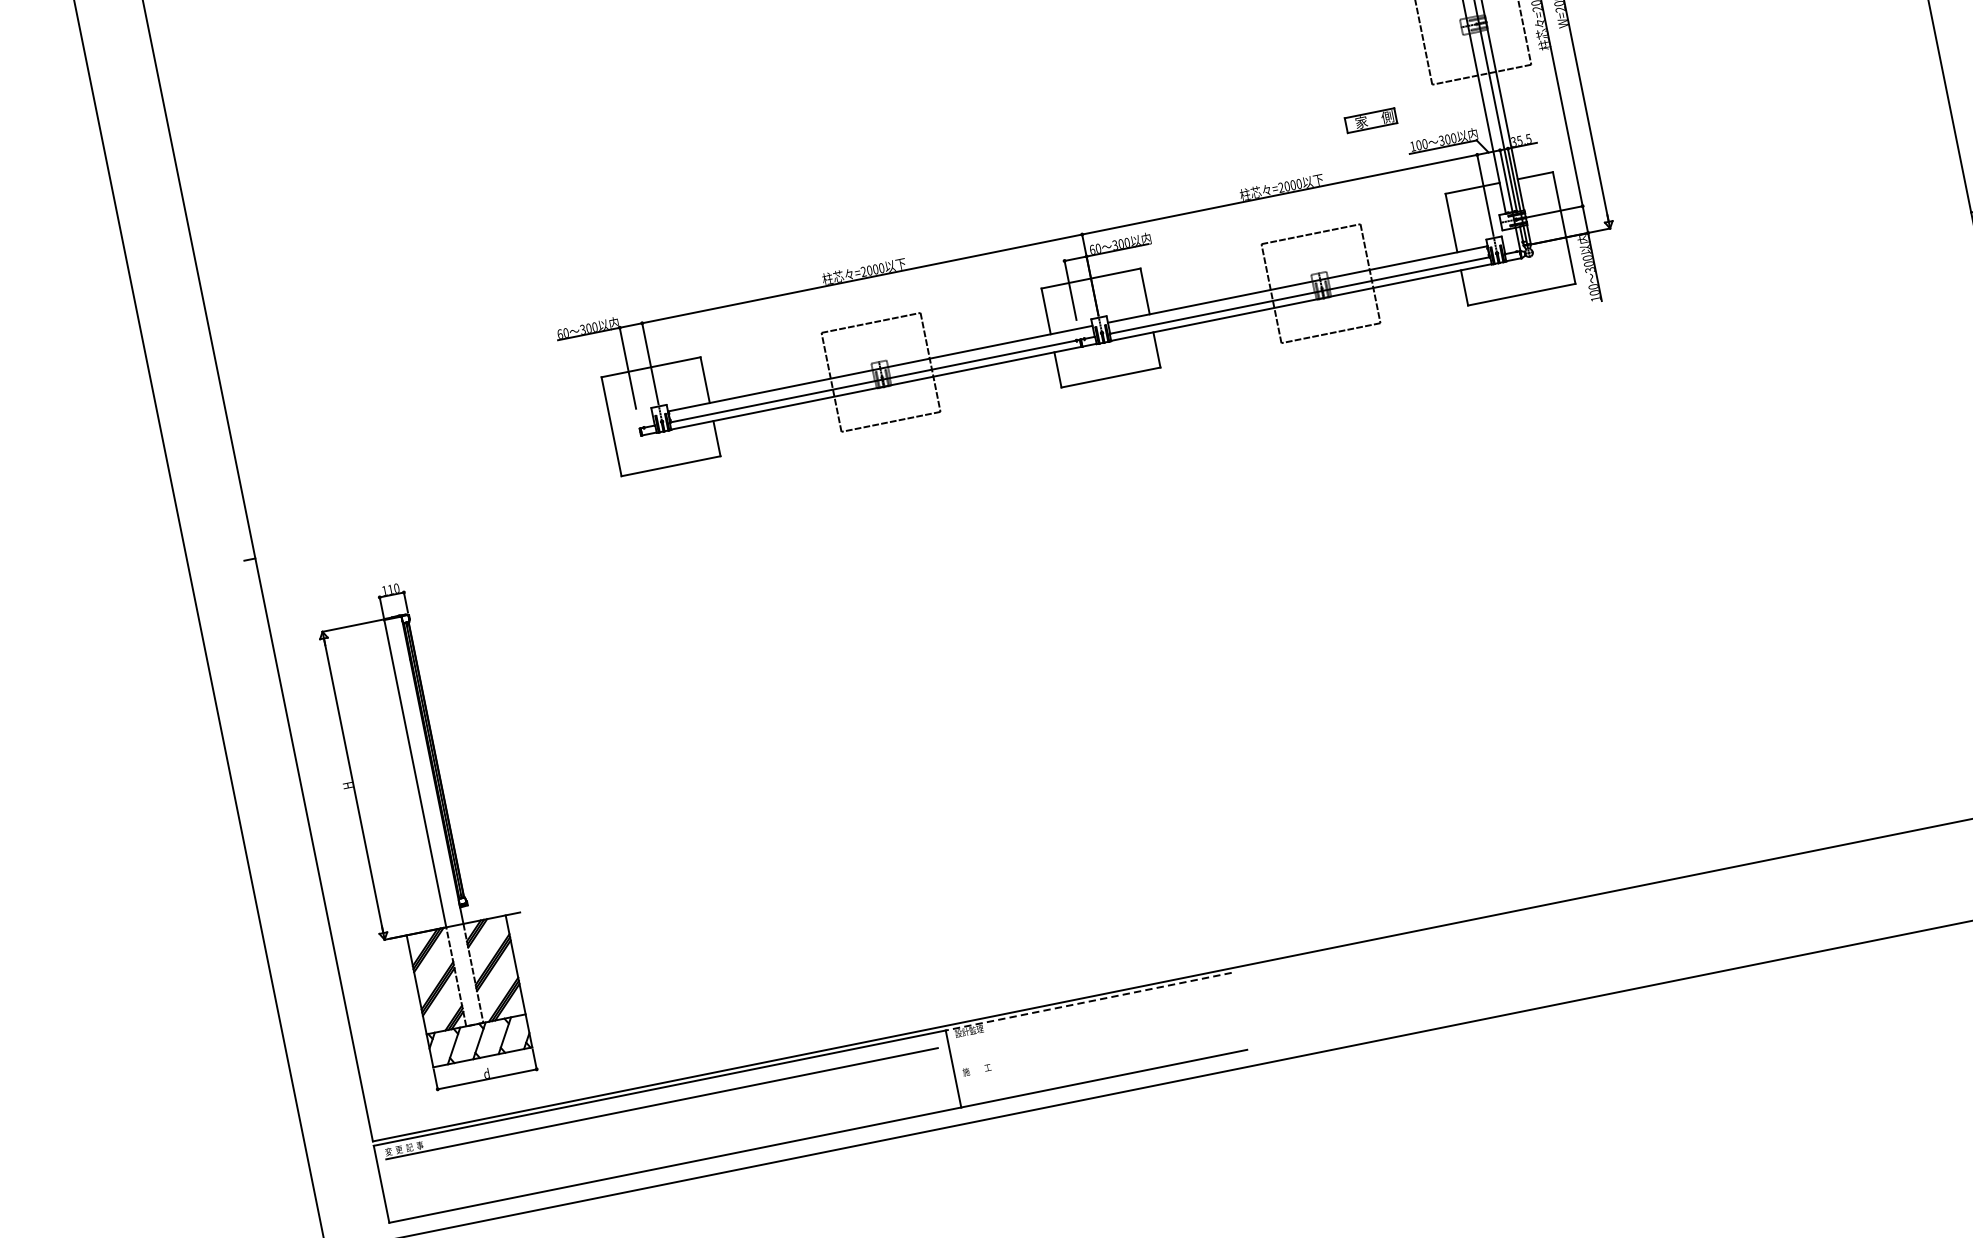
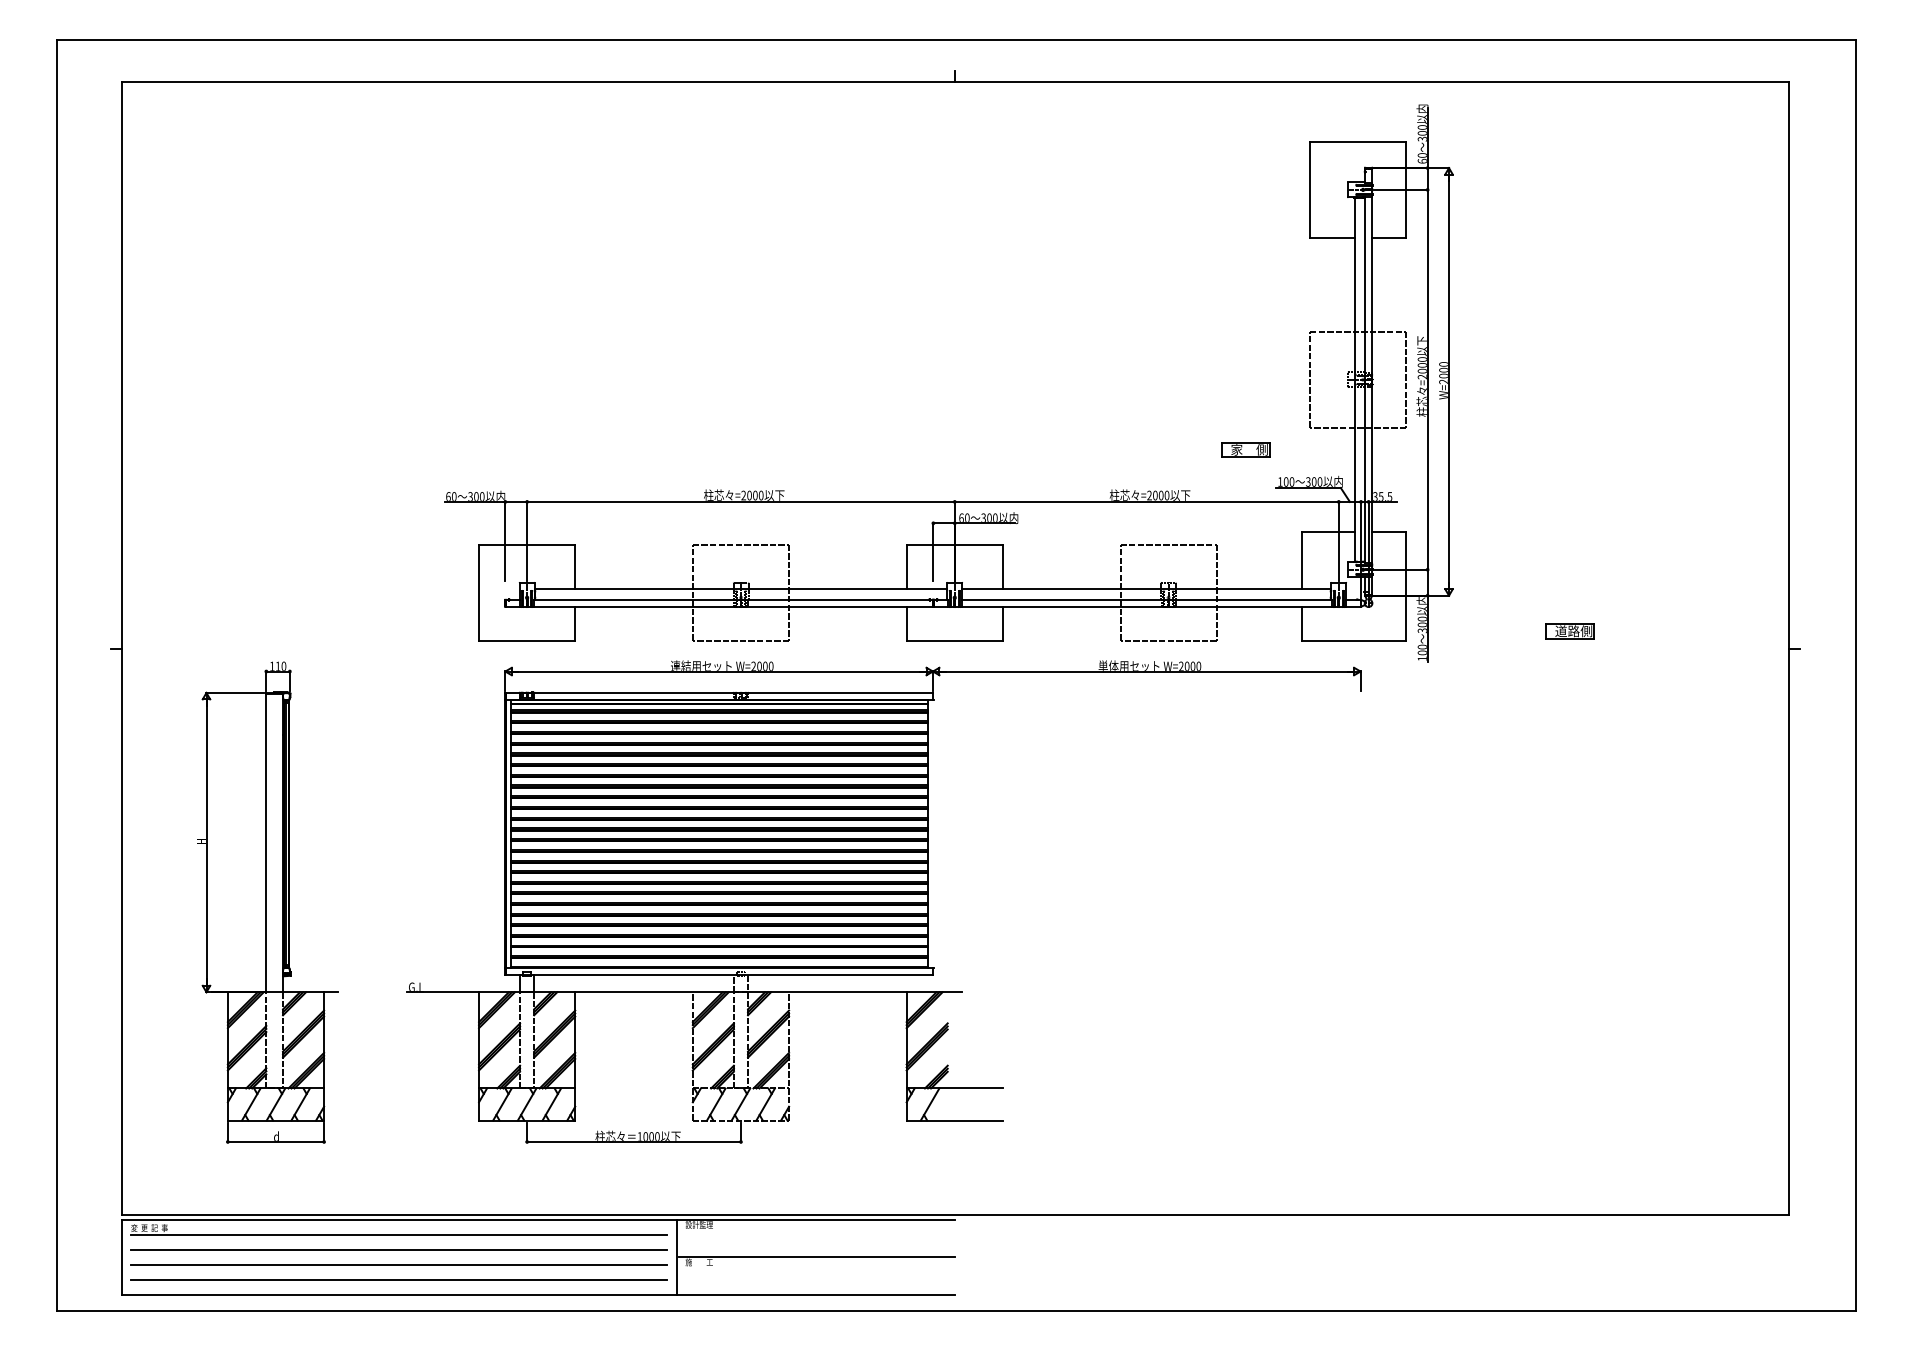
part: (1741, 240) -> (1569, 631), added
part: (1091, 660) -> (883, 901), added
part: (428, 834) -> (267, 902), moved
line: (1088, 1001) -> (816, 1219), dashed -> solid
line: (1097, 1040) -> (817, 1257), added
line: (664, 1119) -> (398, 1249), added
line: (668, 1134) -> (398, 1264), added
line: (671, 1149) -> (398, 1279), added

